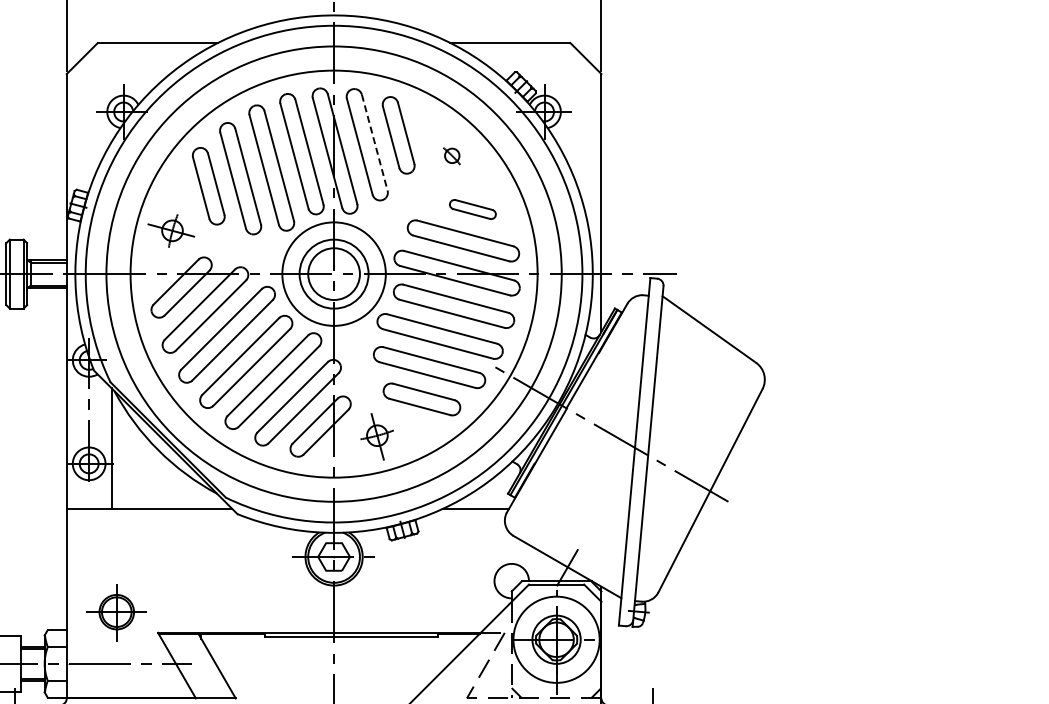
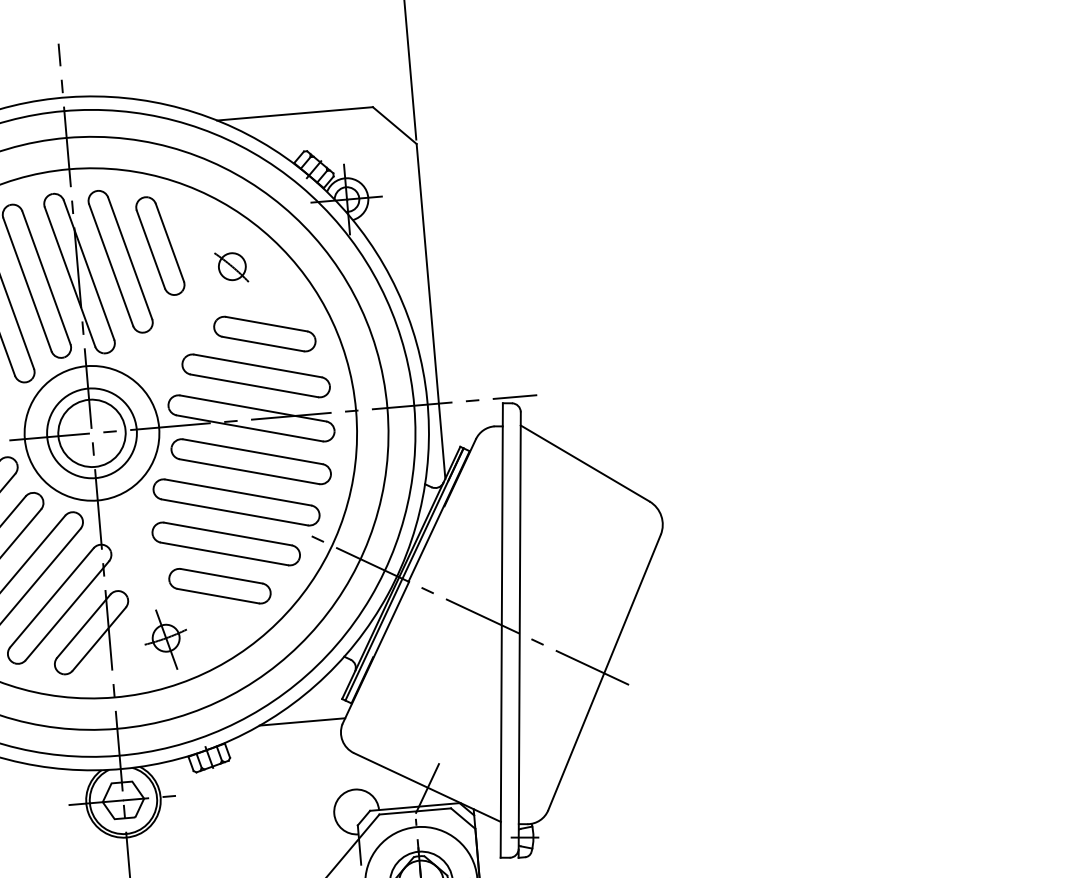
line: (374, 142) -> (129, 258), dashed -> solid
part: (451, 155) -> (231, 266), size x1.43
part: (472, 209) -> (264, 334), size x1.67

